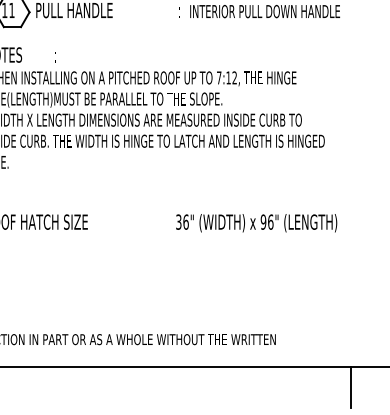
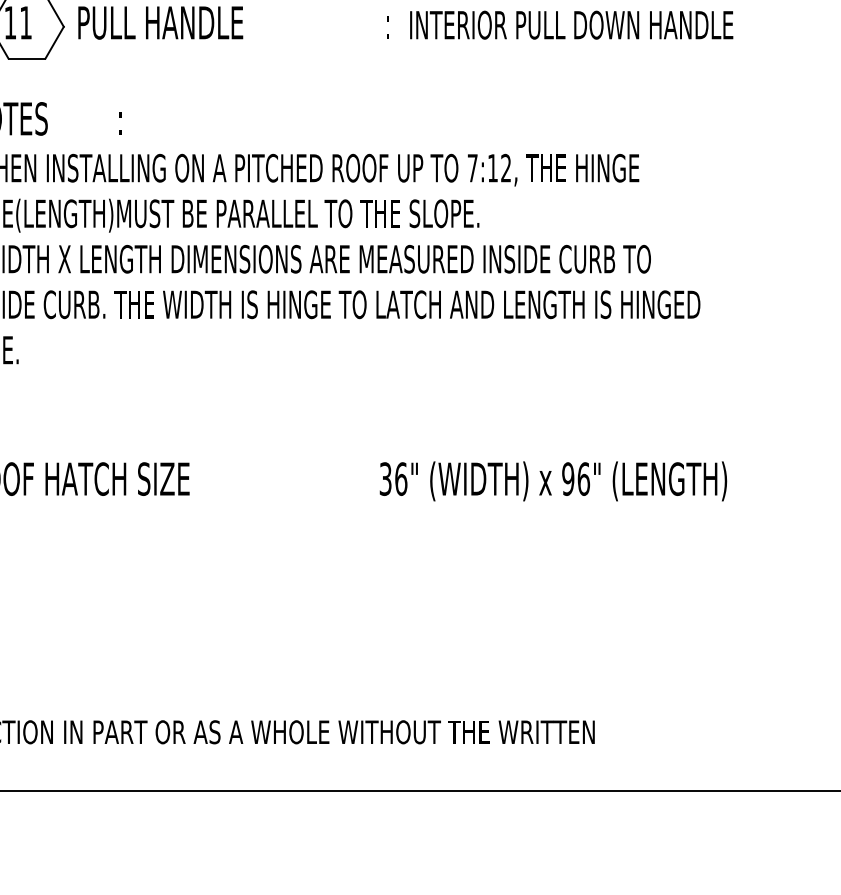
line: (350, 386) -> (755, 833), removed

